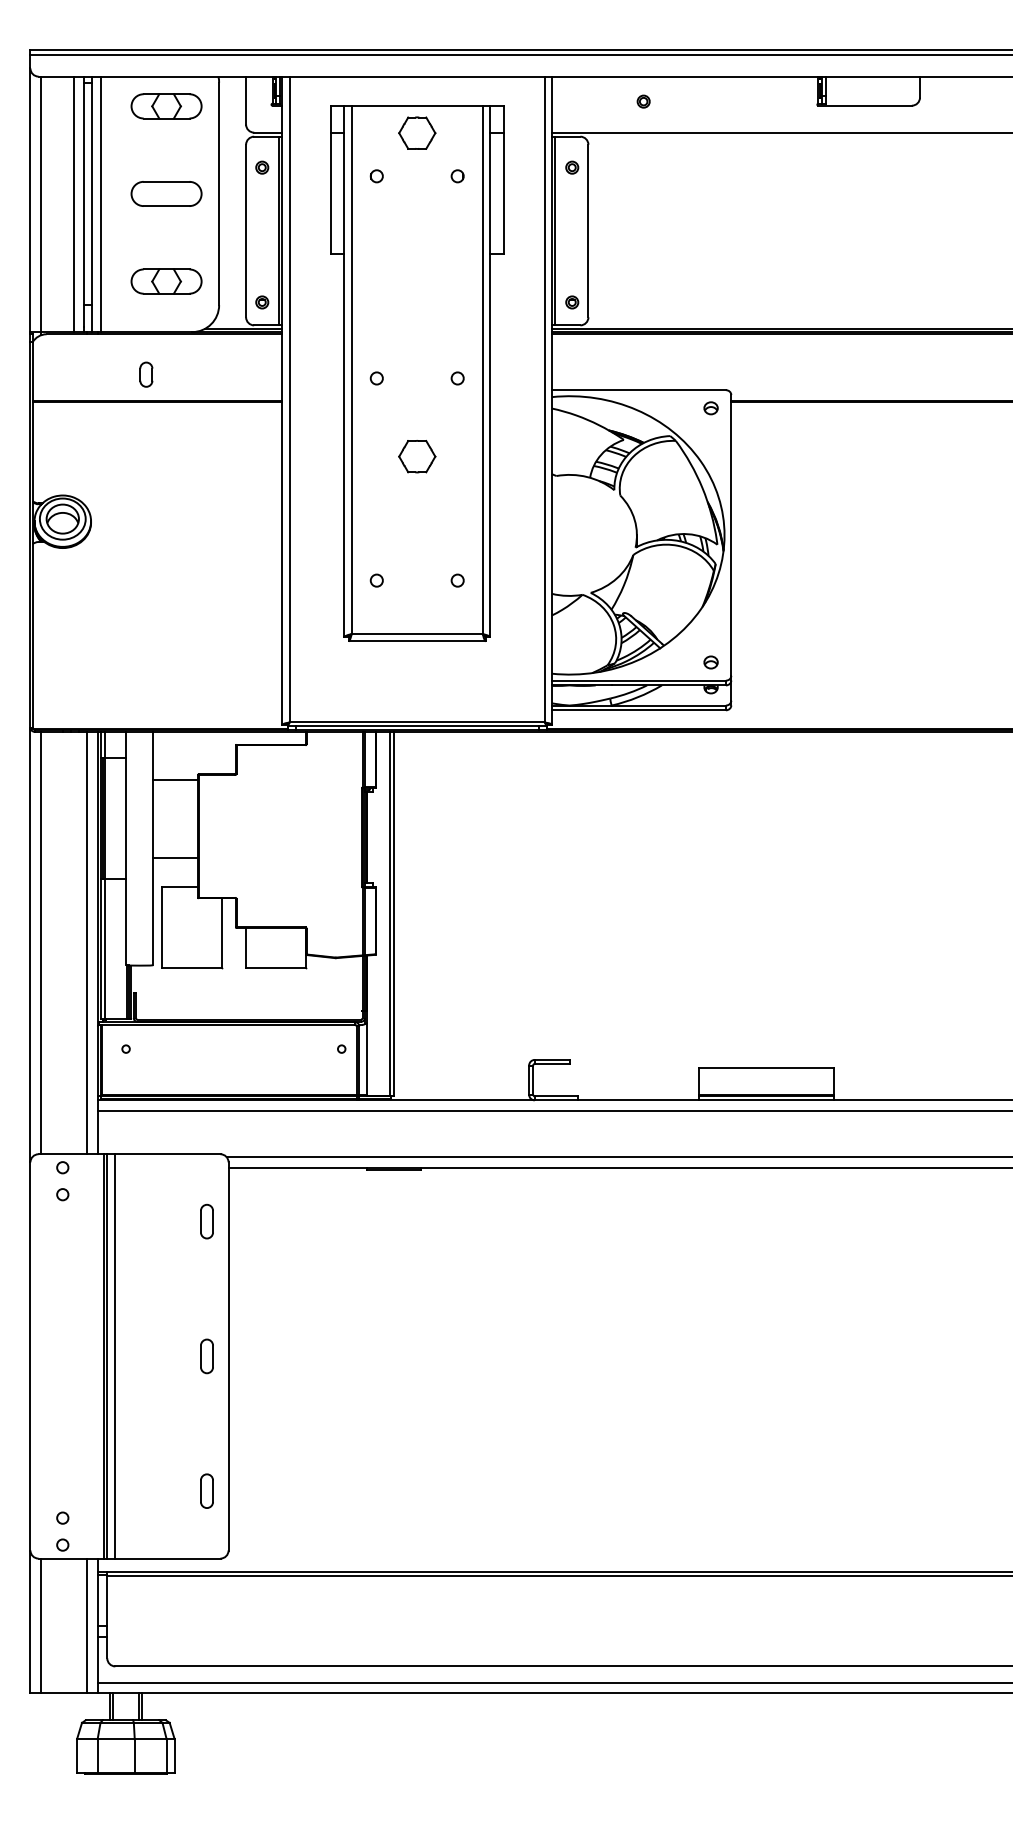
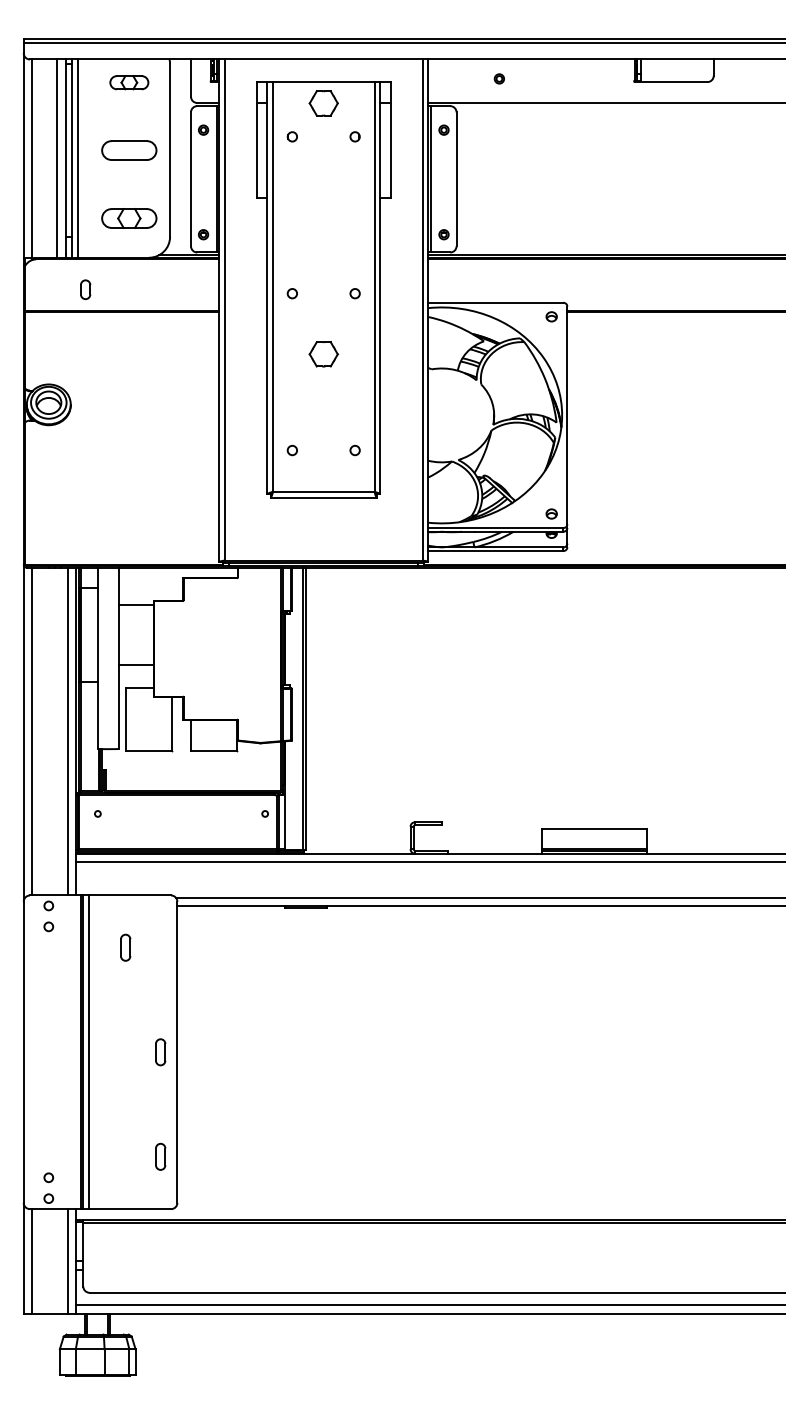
part: (166, 106) -> (129, 82), size x0.7
part: (146, 374) -> (85, 289), moved
part: (206, 1221) -> (125, 947), moved

